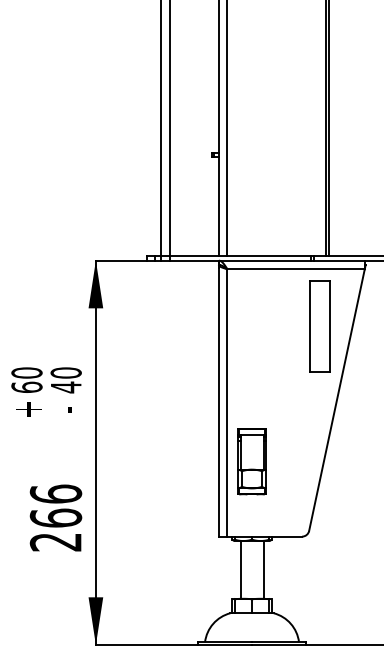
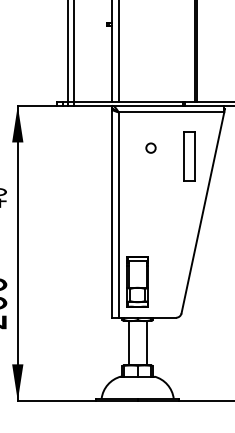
circle: (269, 315) -> (151, 147), added
part: (319, 326) -> (189, 156), size x0.71
part: (251, 461) -> (137, 281), moved

